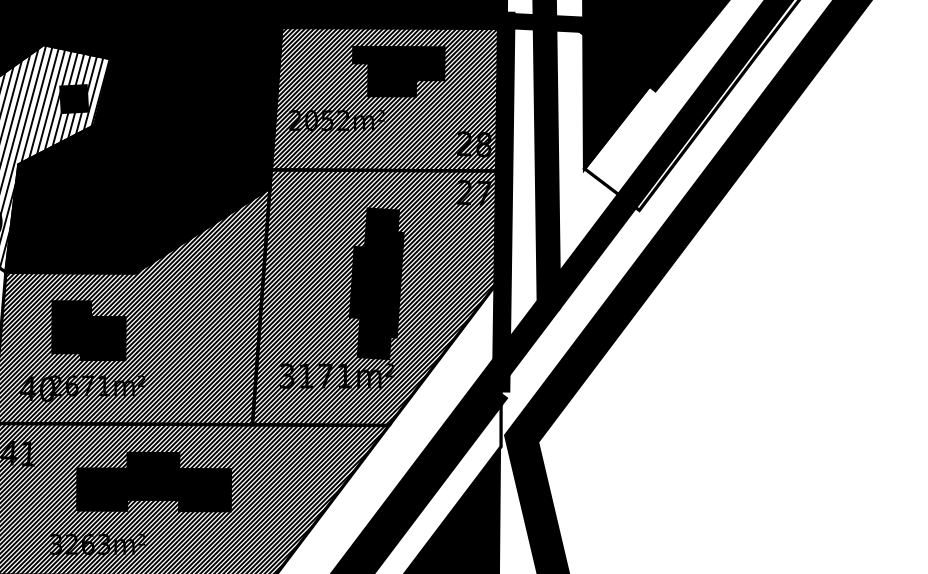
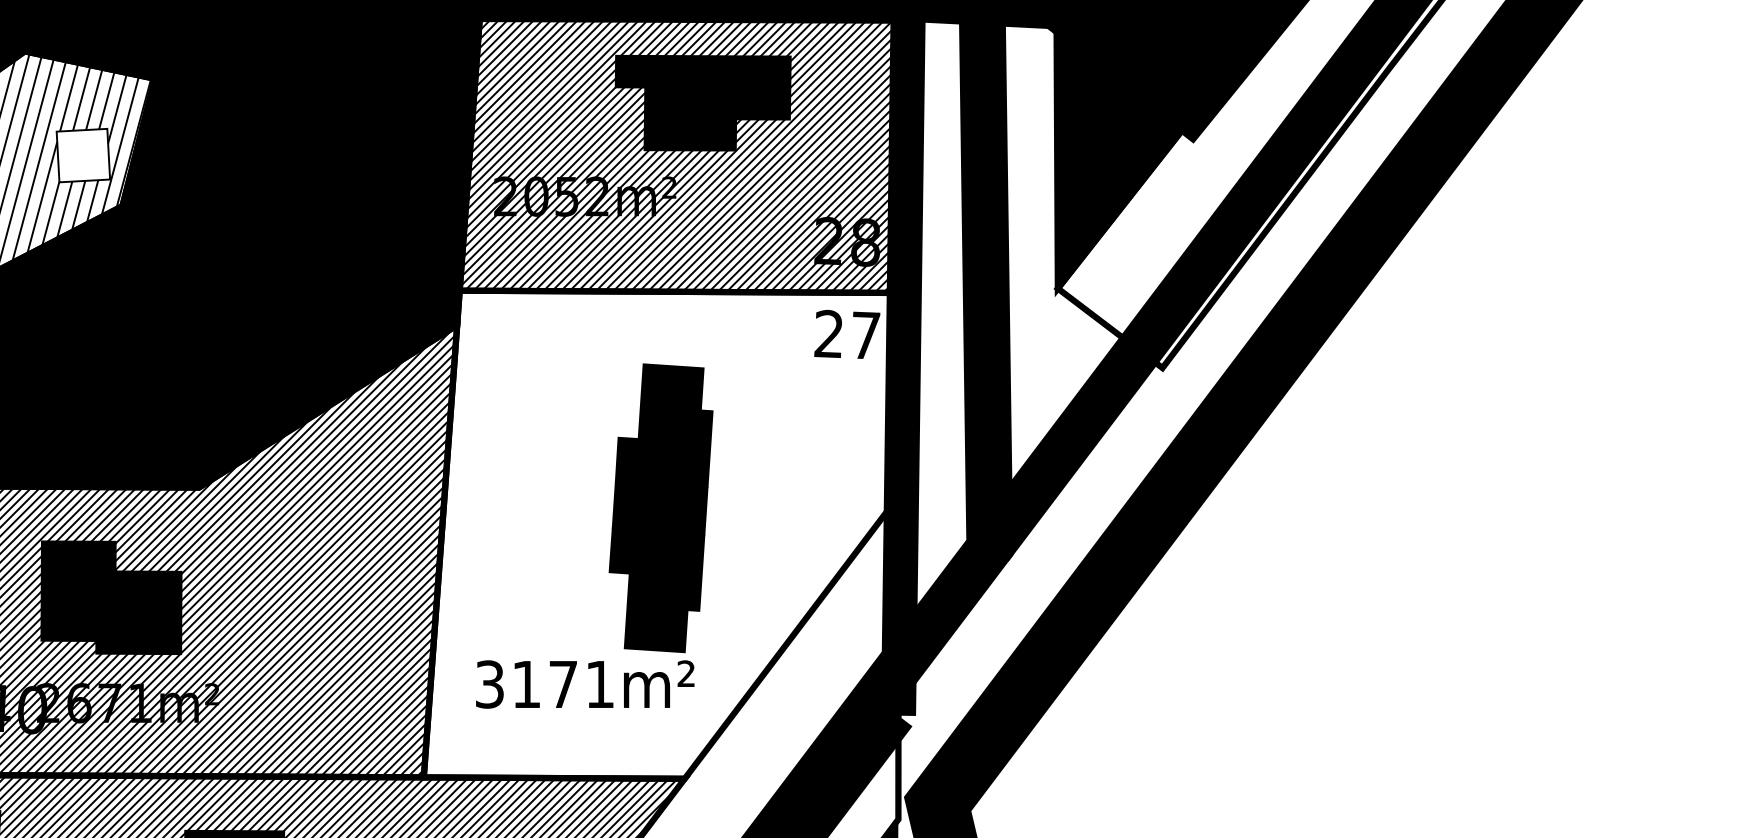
fill: (74, 99) -> (83, 156), removed
hatch: (378, 297) -> (664, 534), removed

